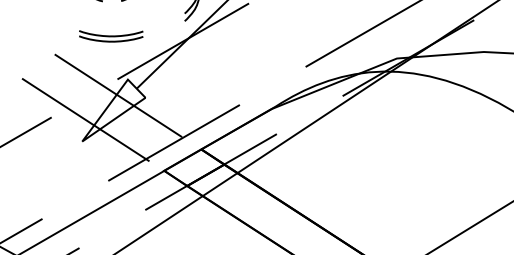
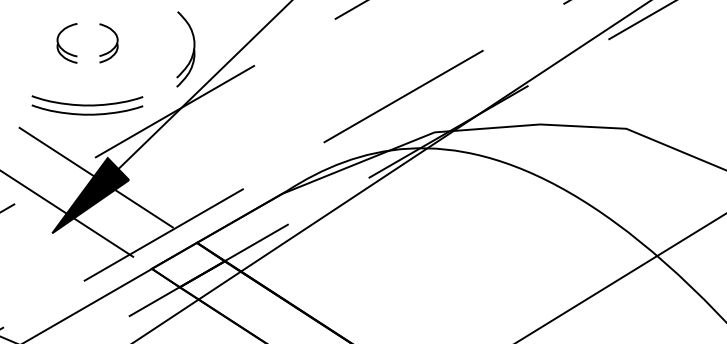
part: (111, 36) -> (87, 105), size x1.43
fill: (113, 110) -> (90, 195), added

